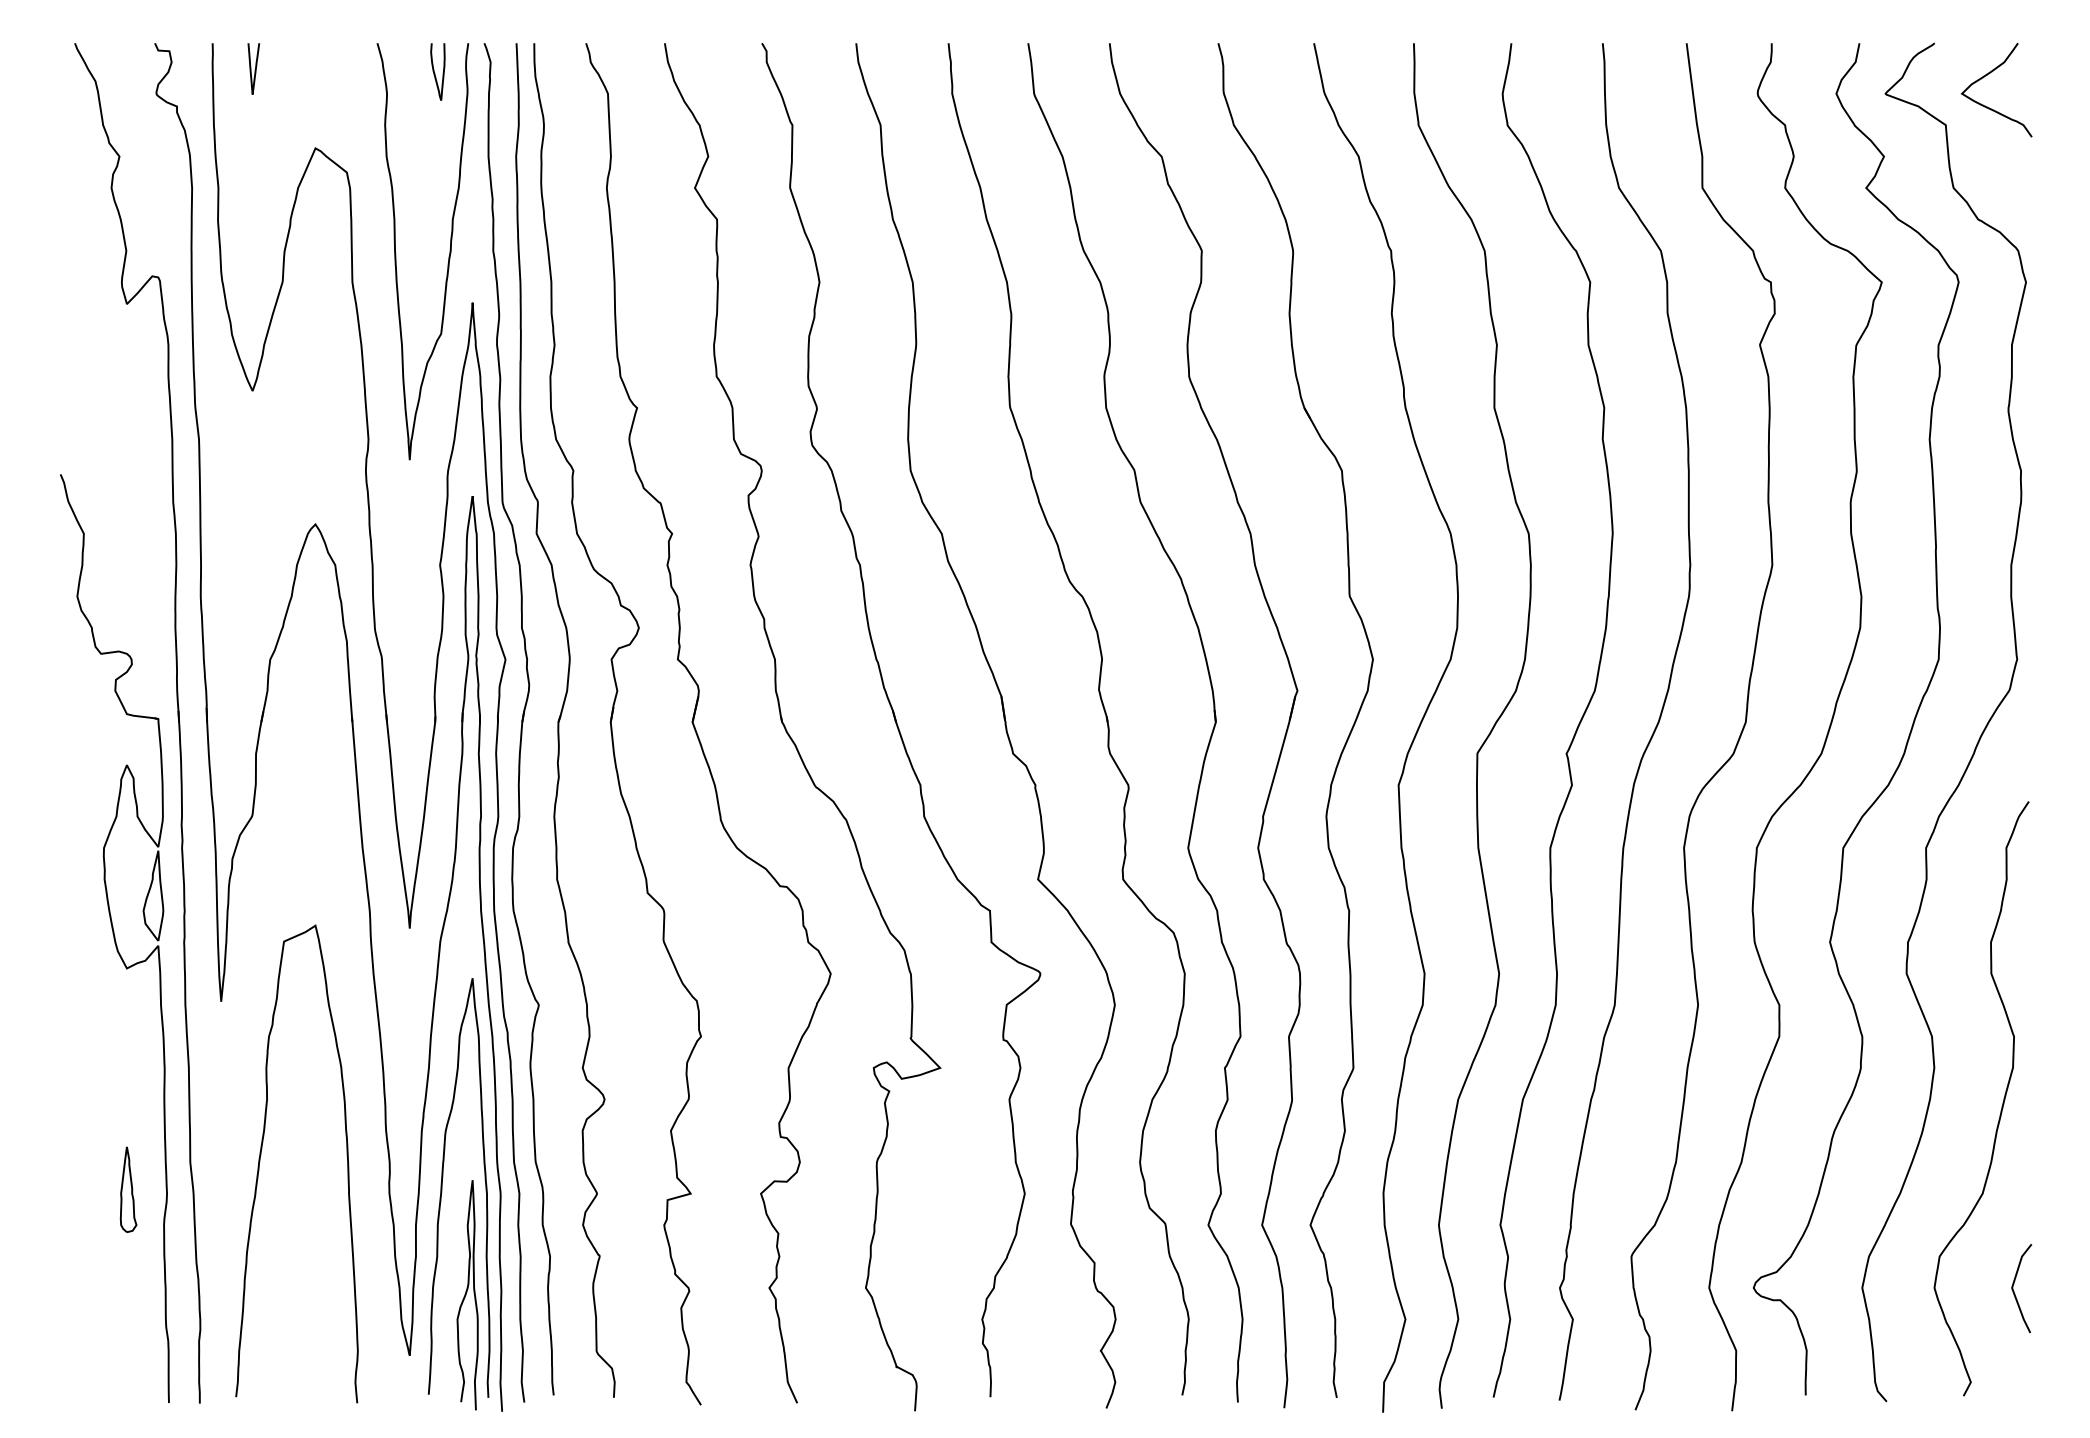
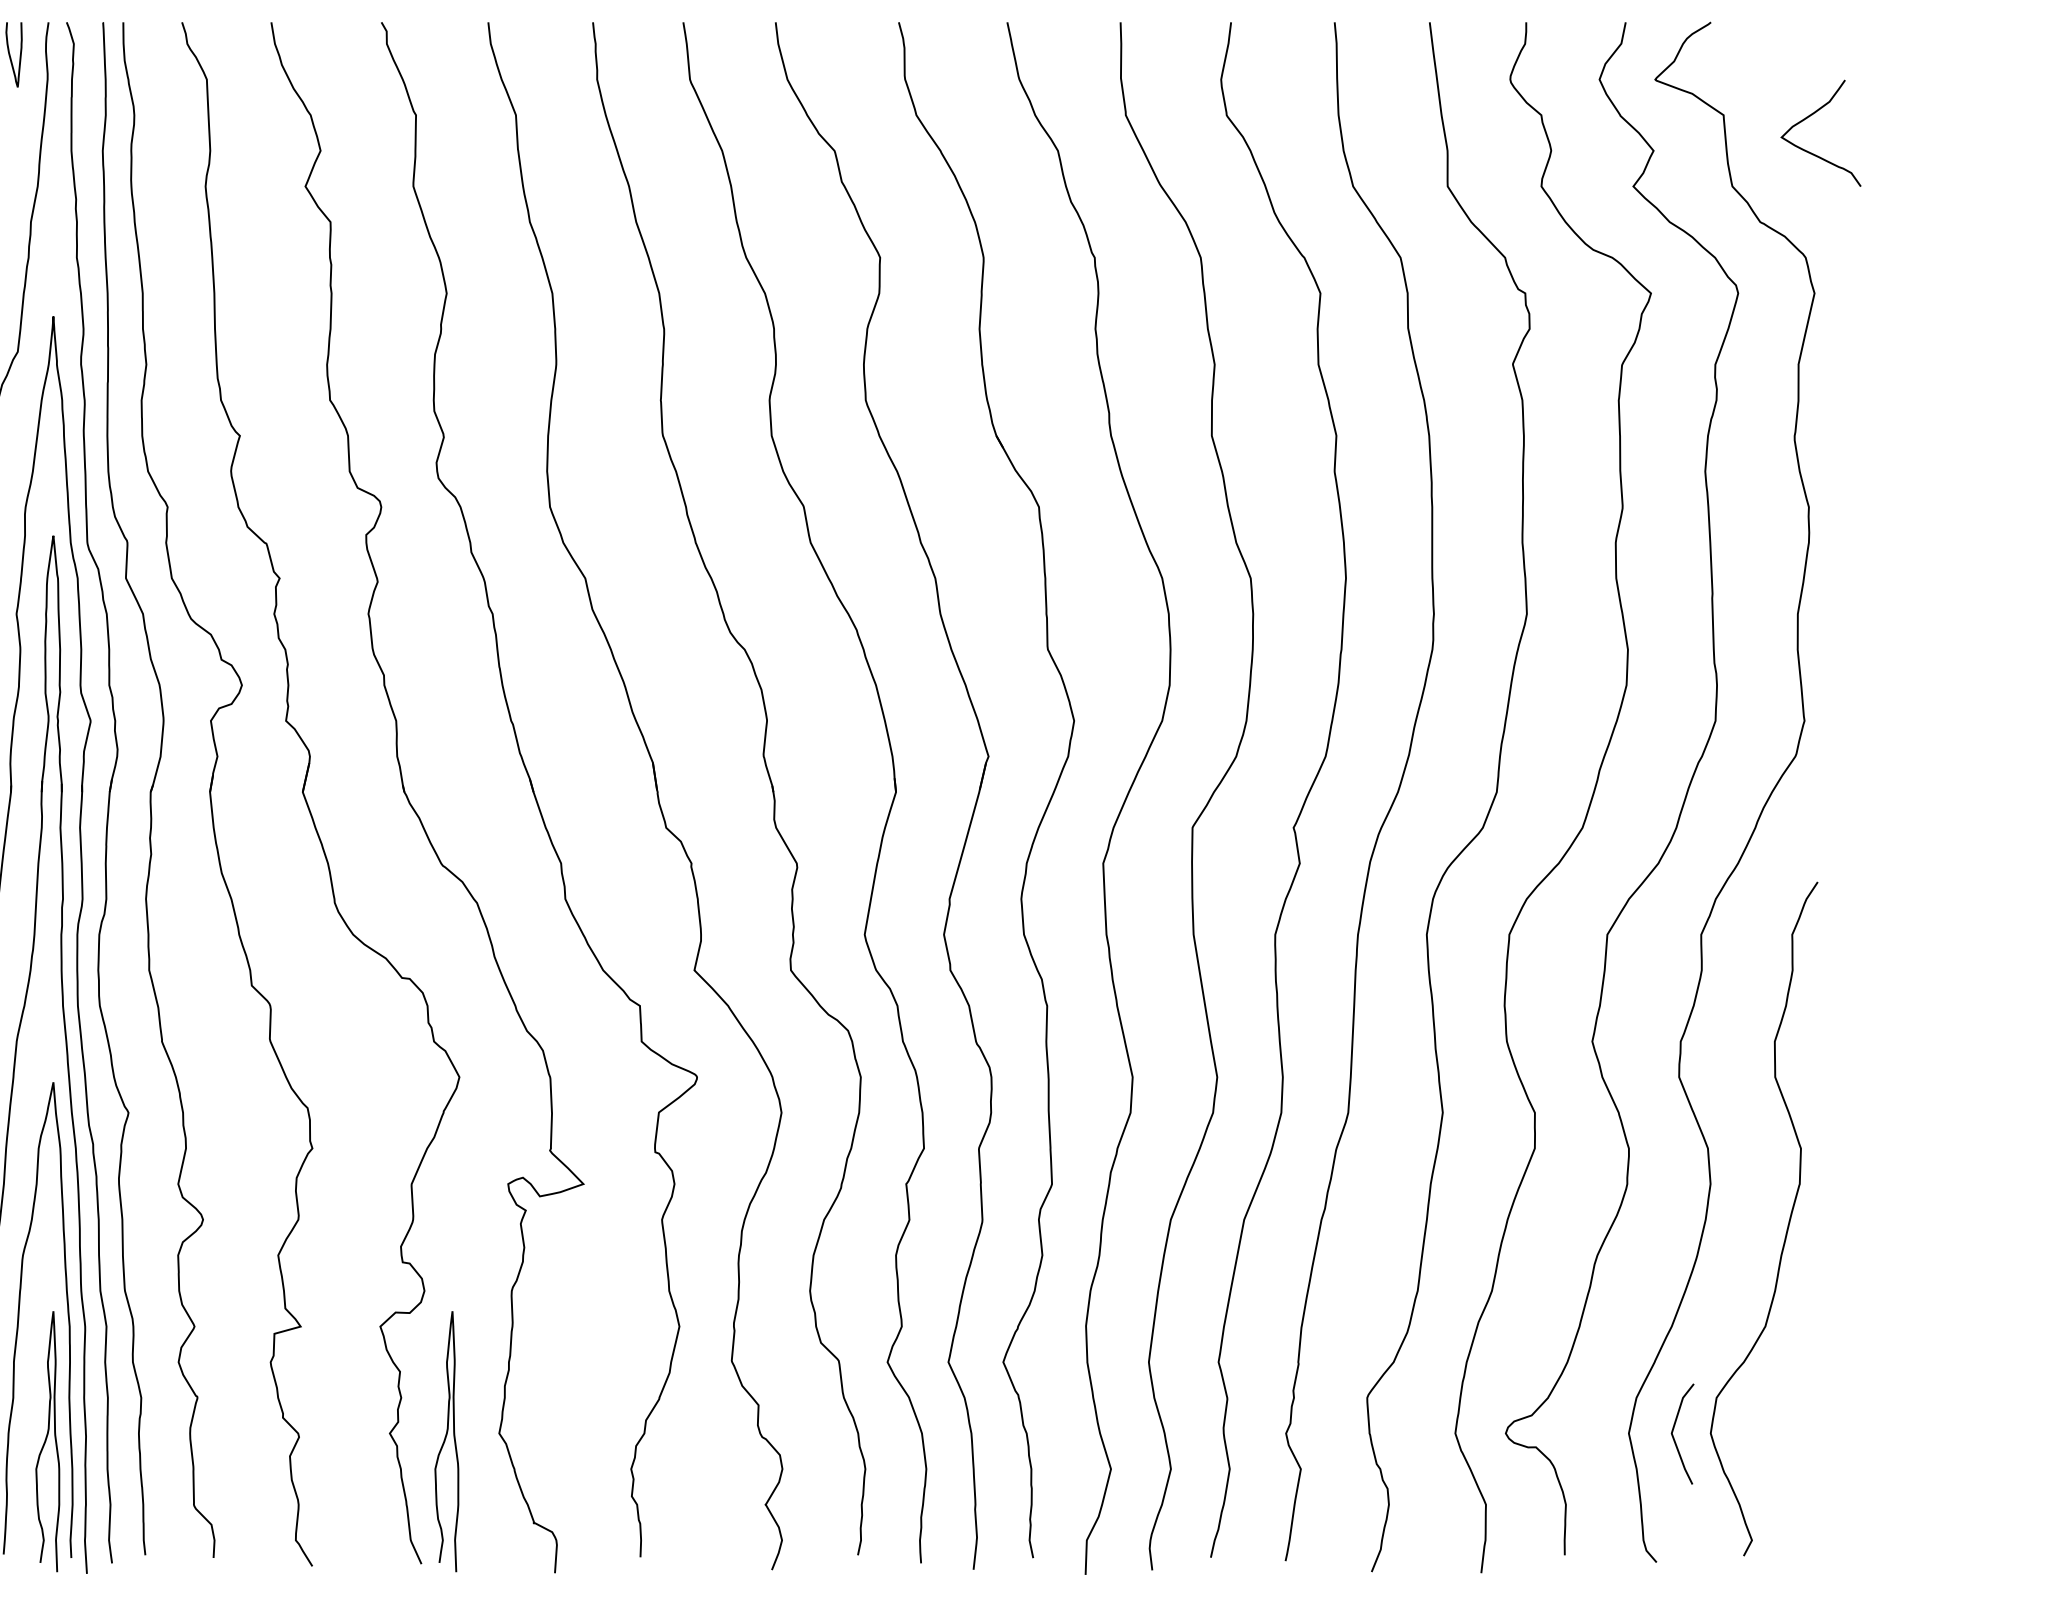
curve: (1986, 76) -> (1809, 117), moved
curve: (2014, 1291) -> (1674, 1437), moved
curve: (818, 1295) -> (445, 1441), added

